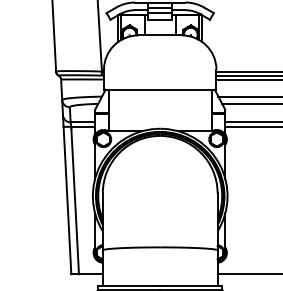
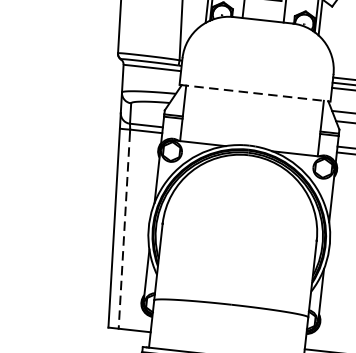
line: (160, 89) -> (255, 92), solid -> dashed
line: (75, 201) -> (124, 230), solid -> dashed

